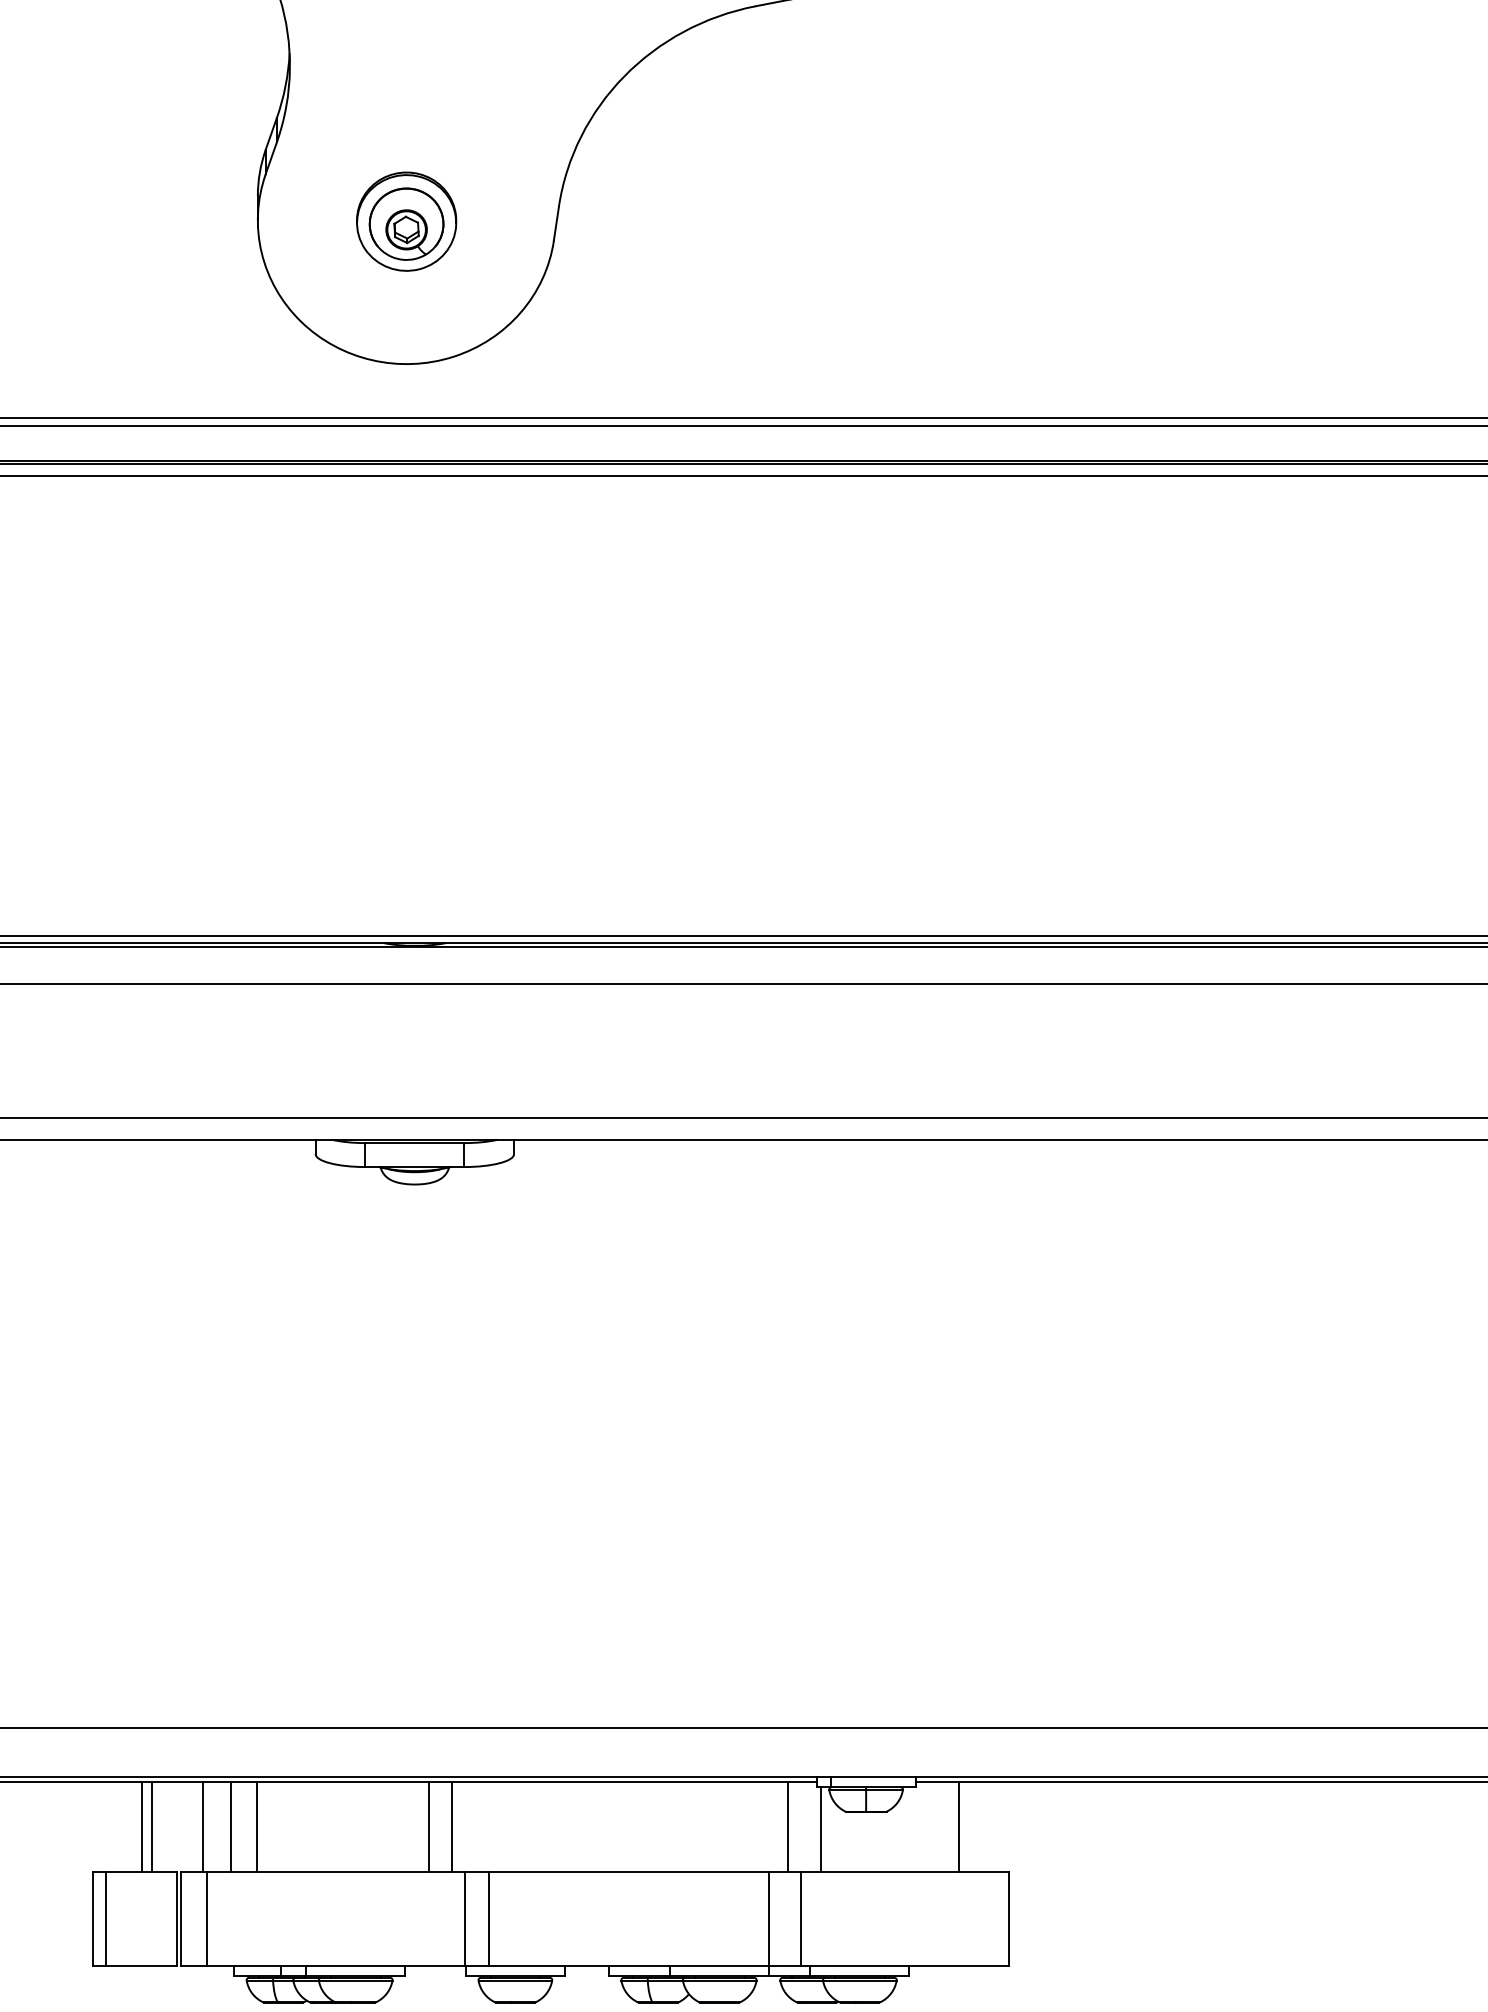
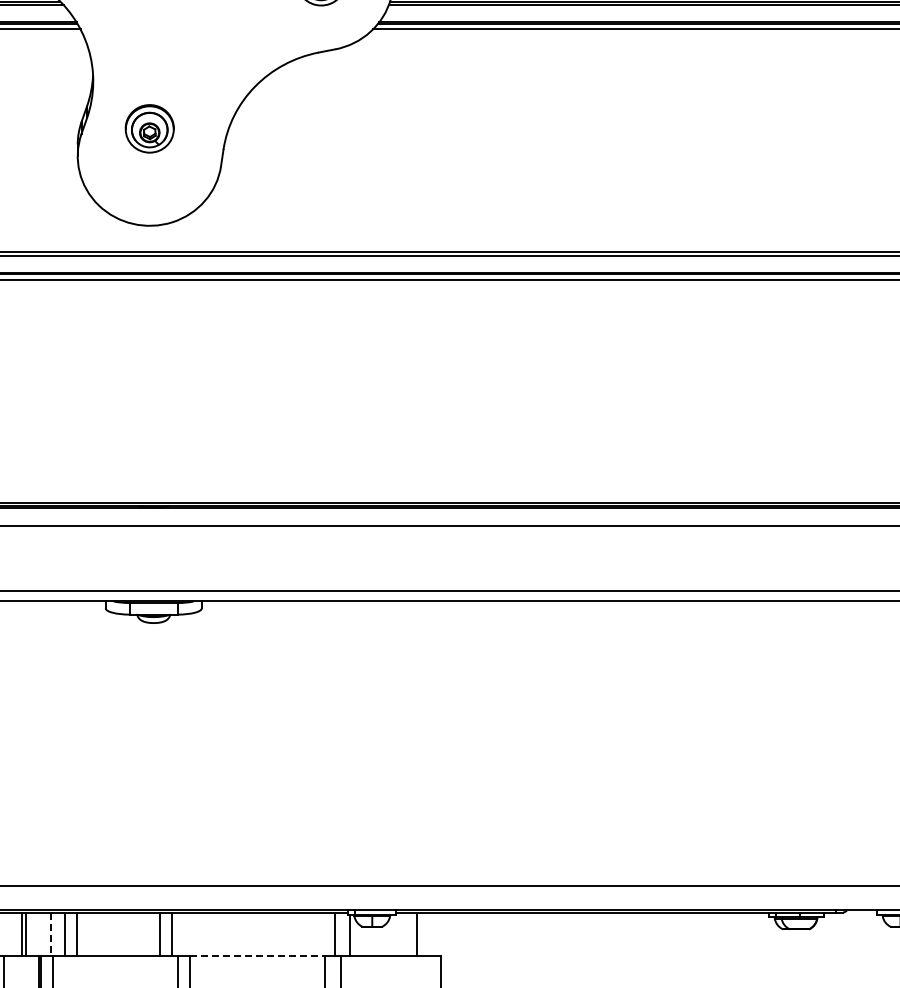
part: (406, 220) -> (149, 128), moved
line: (203, 1827) -> (51, 934), solid -> dashed
line: (629, 1871) -> (257, 955), solid -> dashed

